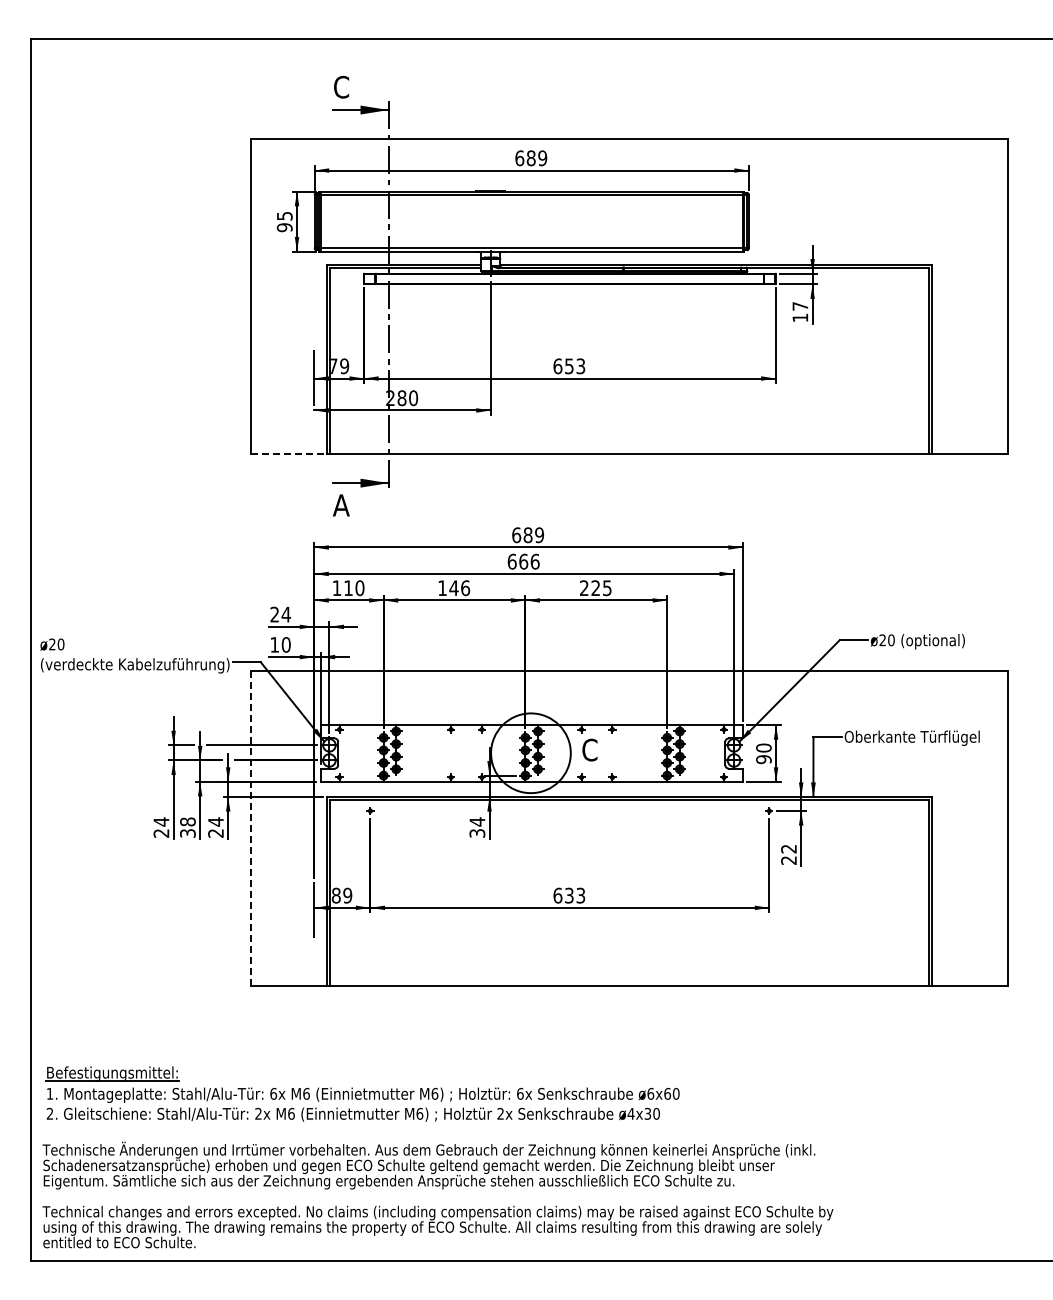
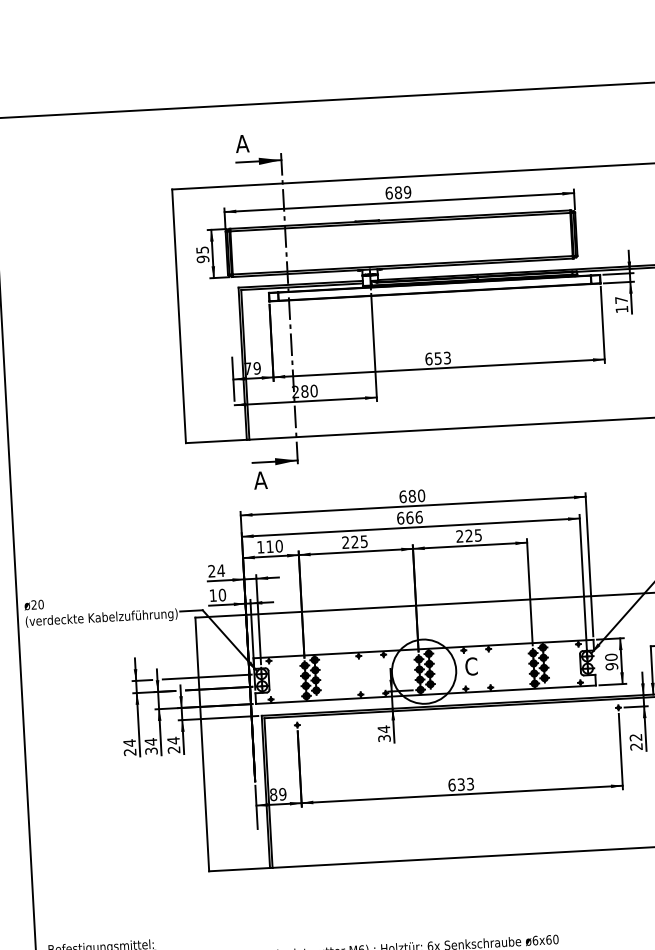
text: (341, 86) -> (242, 143), C -> A
line: (289, 454) -> (216, 441), dashed -> solid
text: (539, 535) -> (421, 496), 689 -> 680
text: (454, 588) -> (355, 542), 146 -> 225
text: (187, 821) -> (150, 741), 38 -> 34
line: (251, 828) -> (202, 744), dashed -> solid

